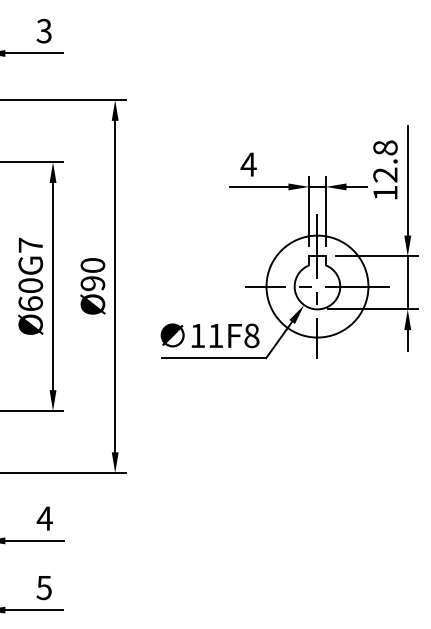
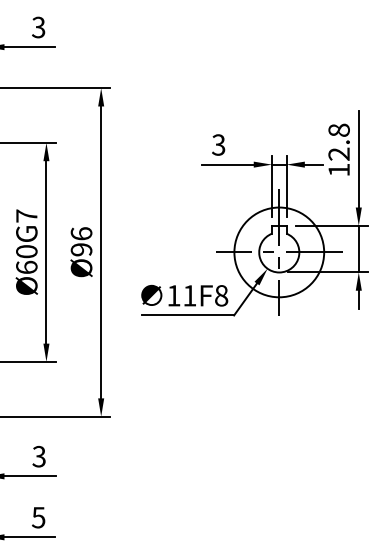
text: (248, 164) -> (218, 144), 4 -> 3
text: (92, 264) -> (81, 232), Ø90 -> Ø96
text: (44, 518) -> (38, 456), 4 -> 3

